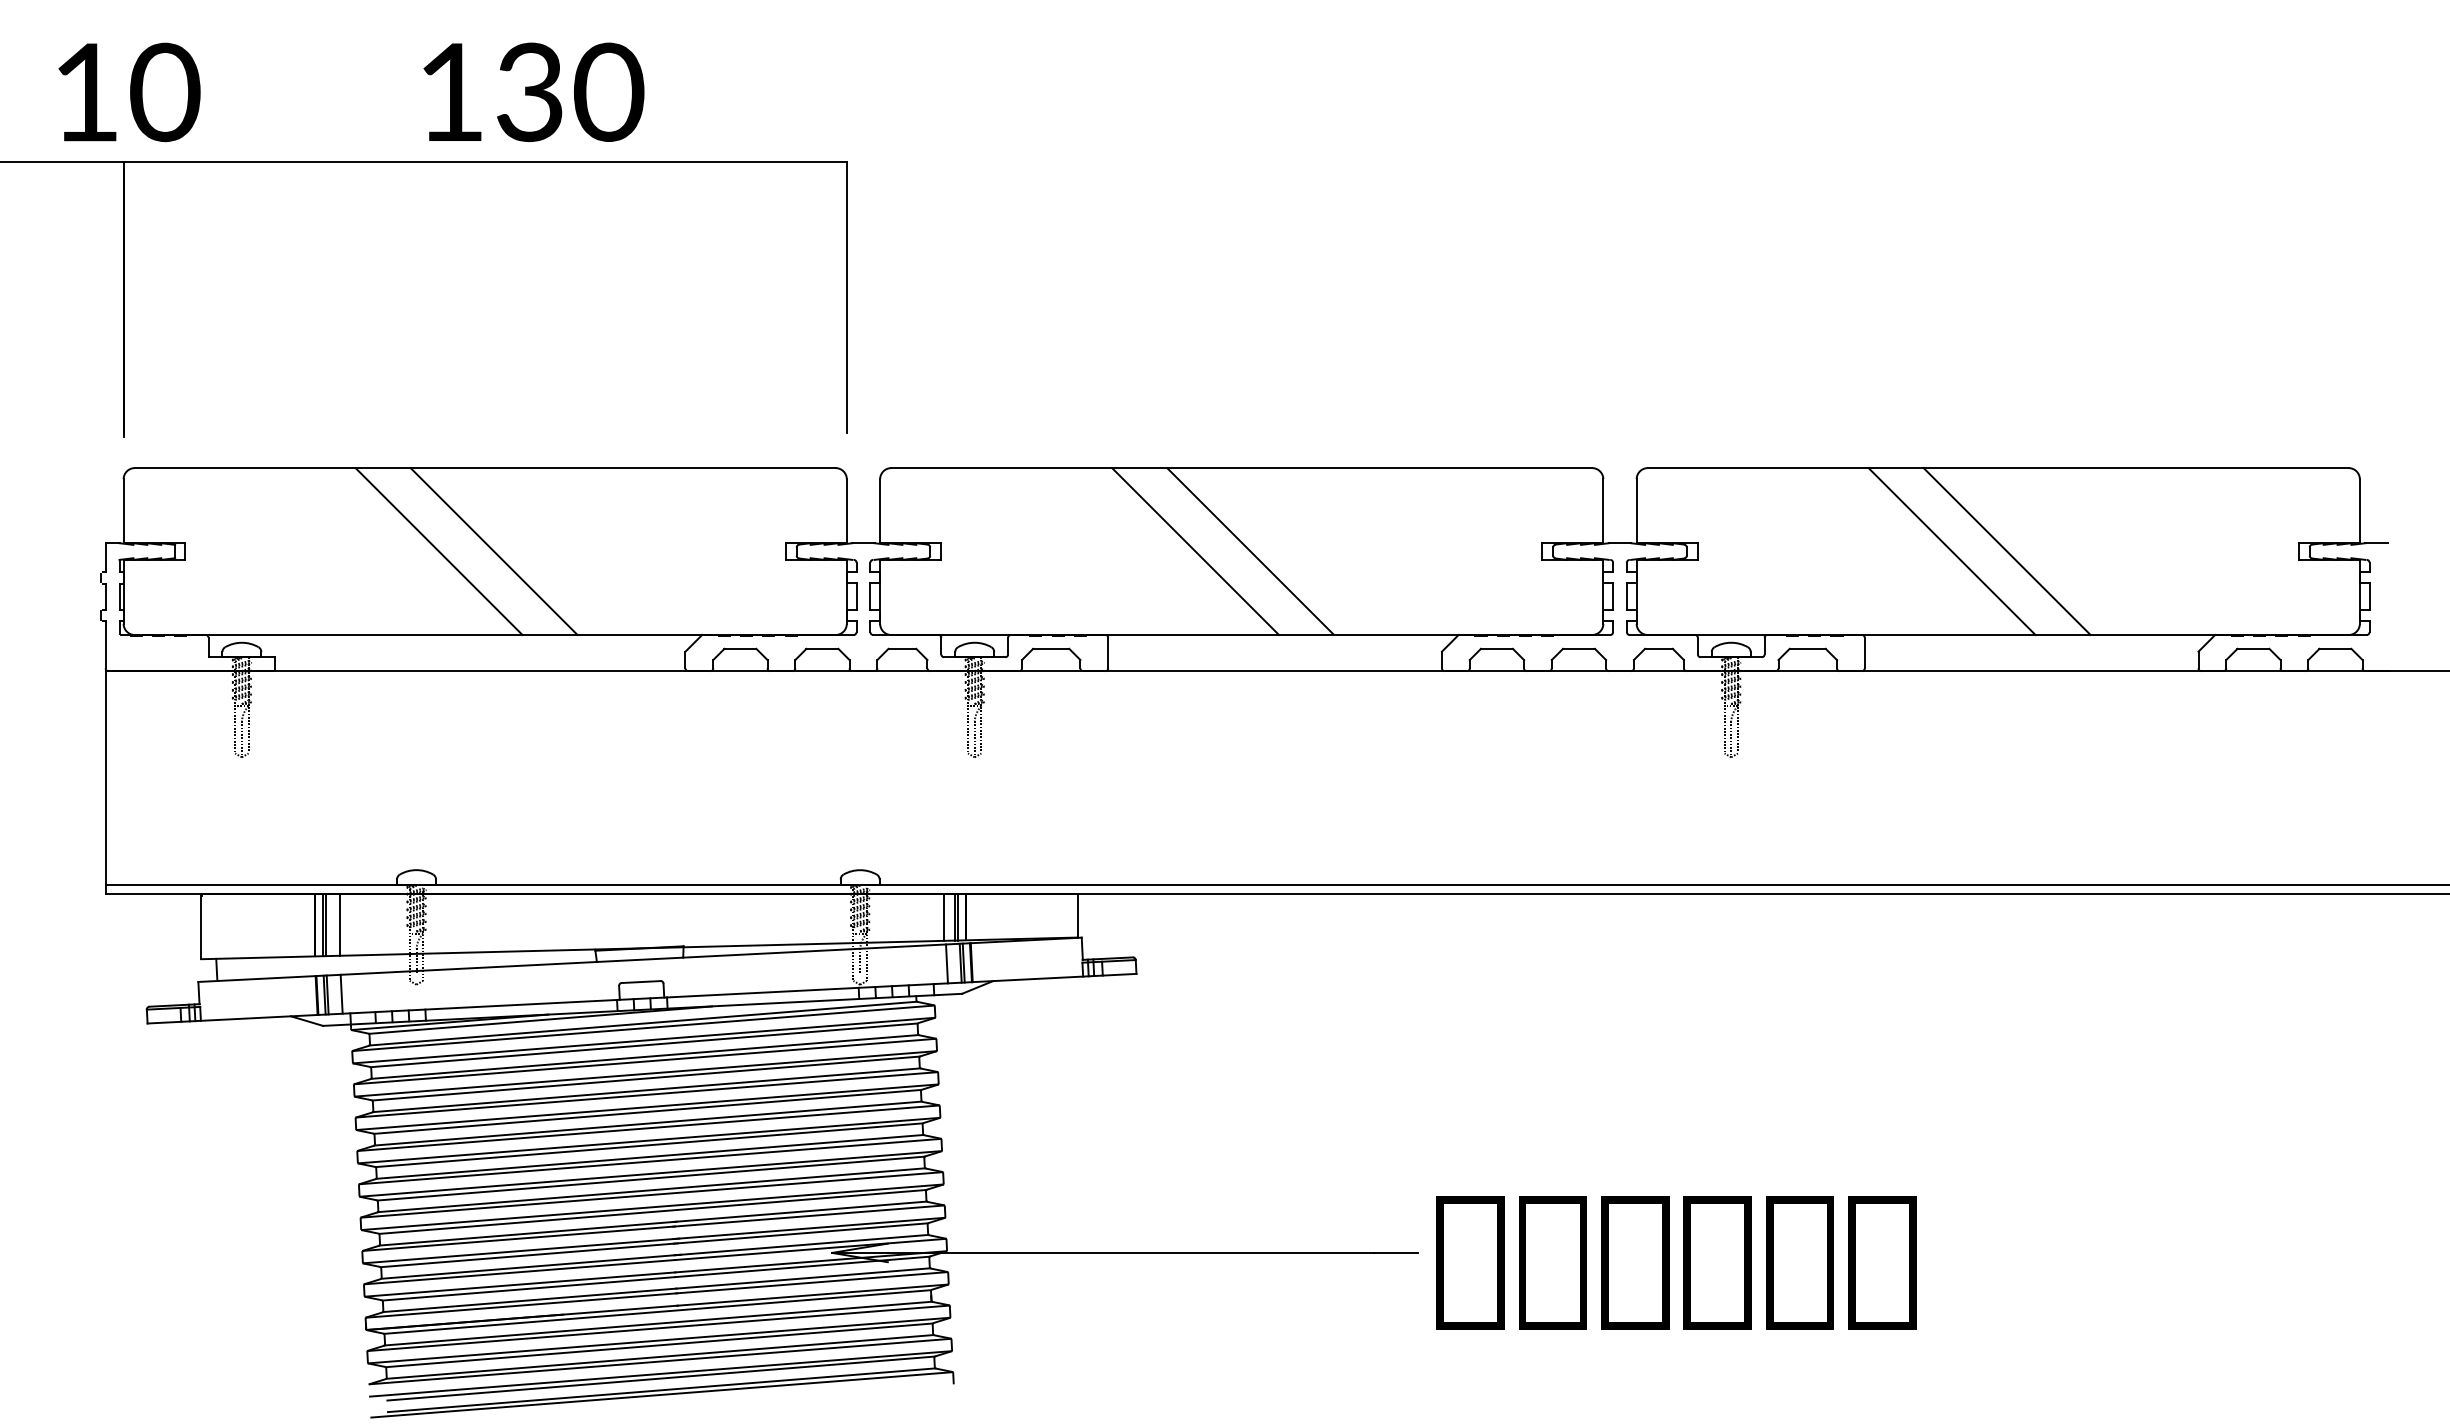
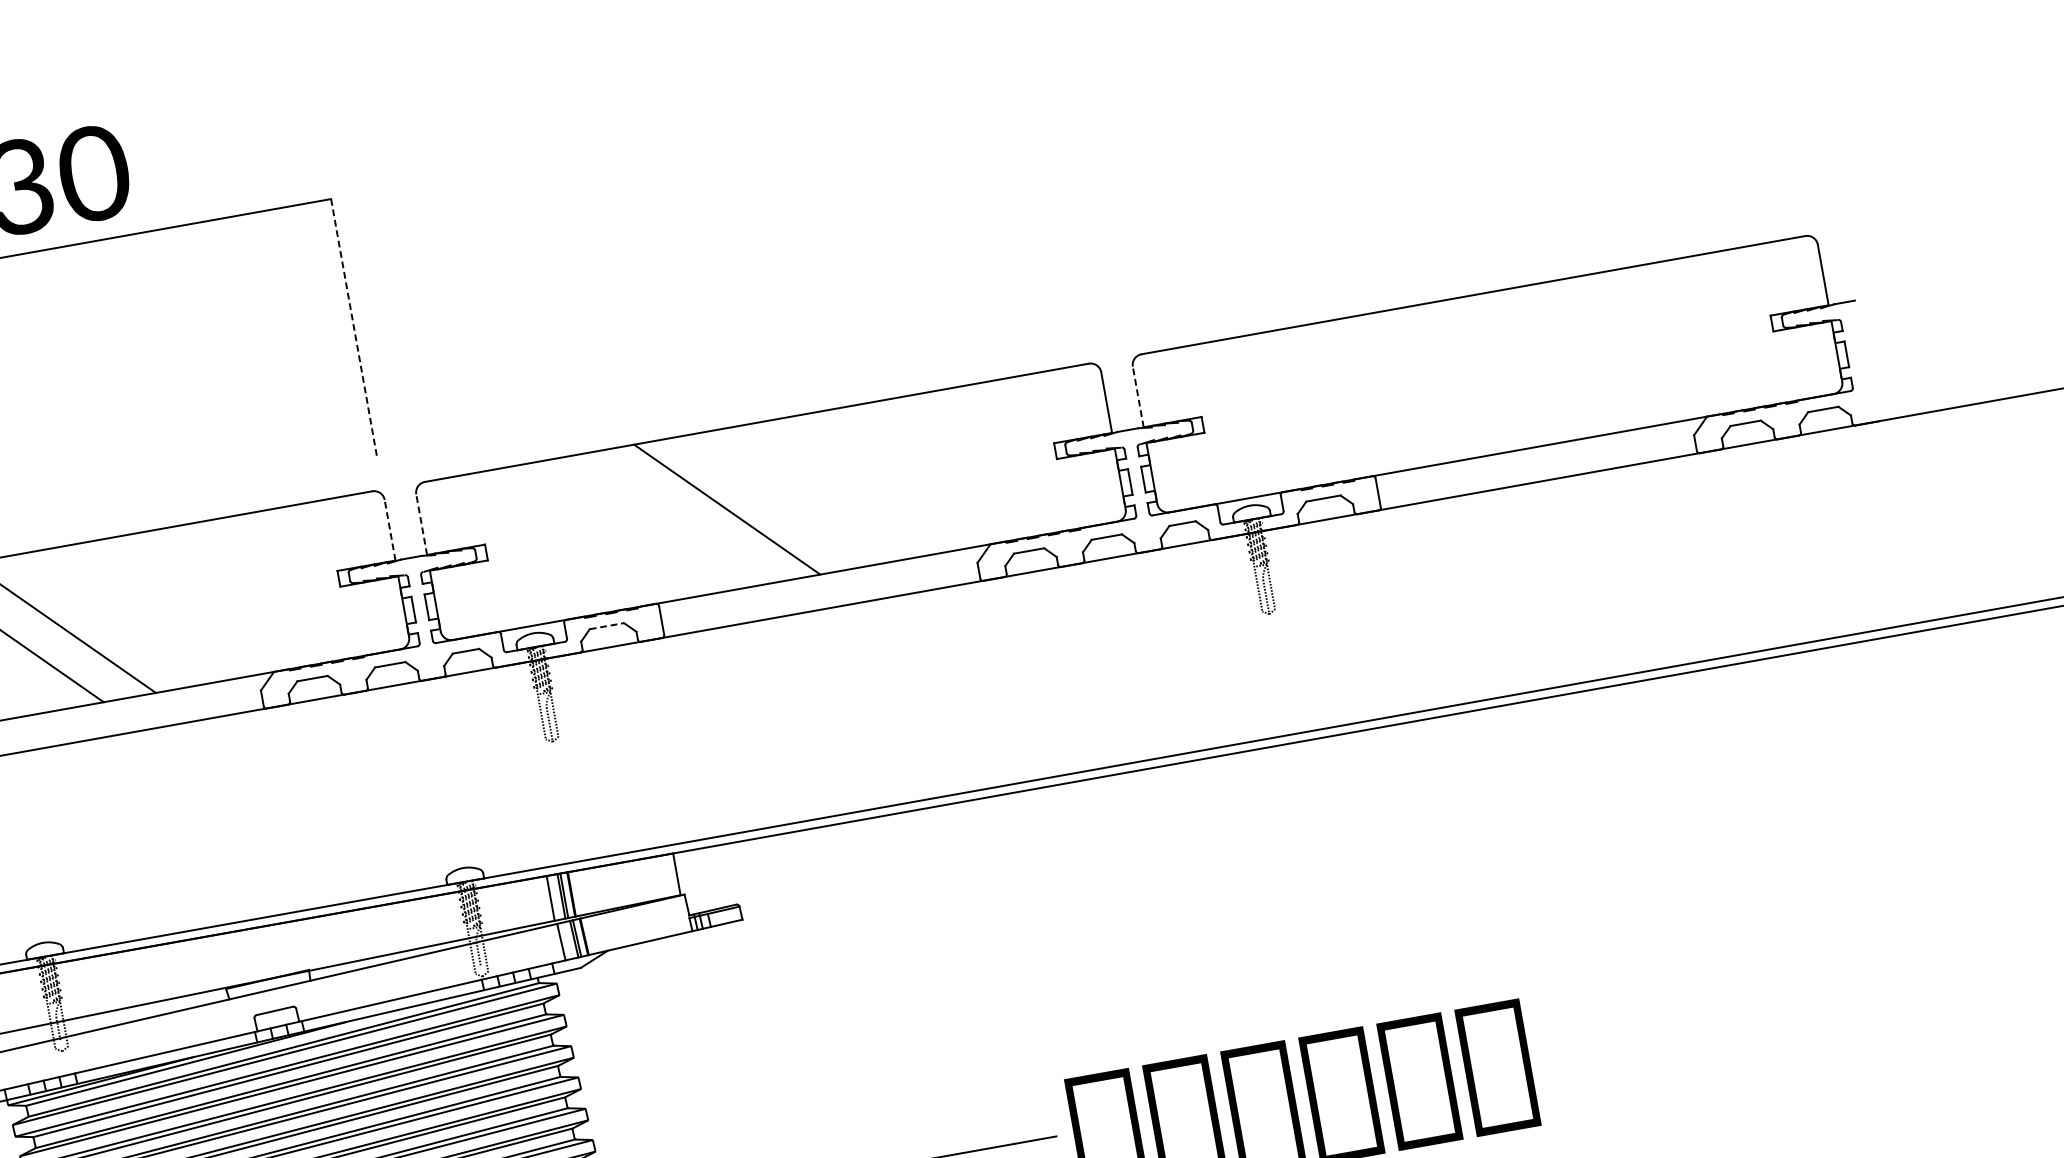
line: (846, 297) -> (353, 327), solid -> dashed
line: (846, 511) -> (389, 530), solid -> dashed
line: (880, 511) -> (422, 524), solid -> dashed
line: (1636, 511) -> (1138, 397), solid -> dashed
line: (1250, 551) -> (779, 500), removed
line: (1951, 551) -> (1443, 382), removed
line: (2006, 551) -> (1495, 372), removed
line: (1051, 648) -> (607, 625), solid -> dashed

